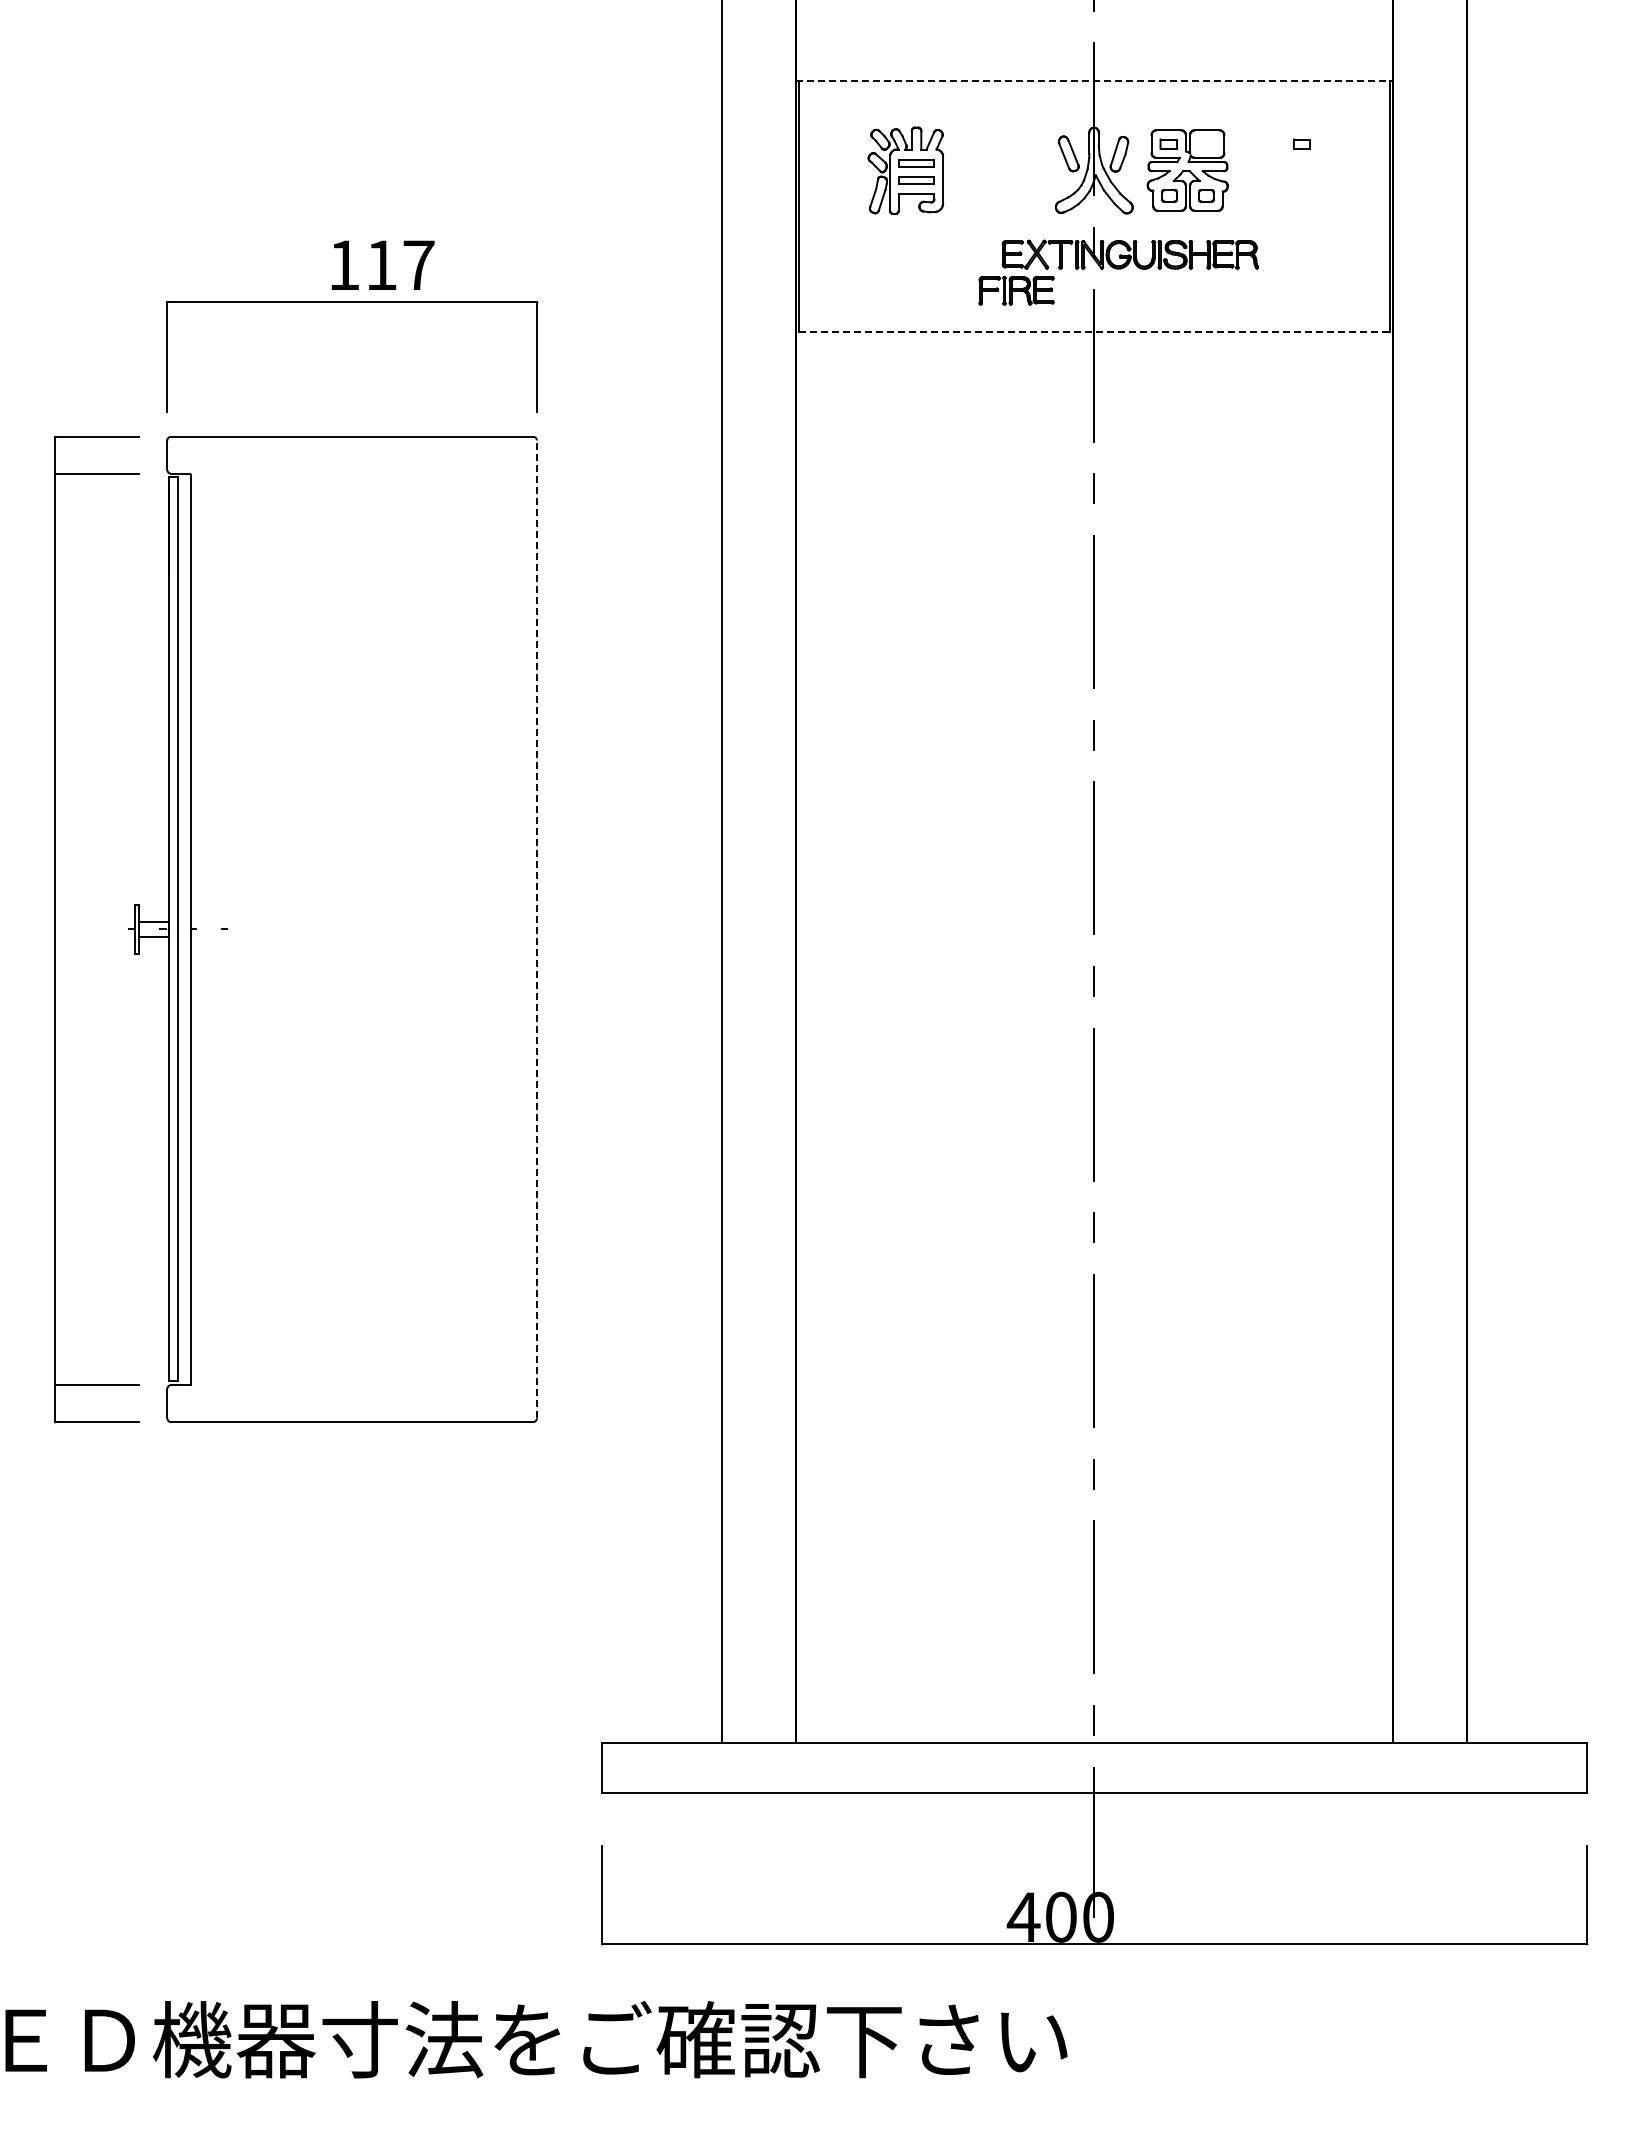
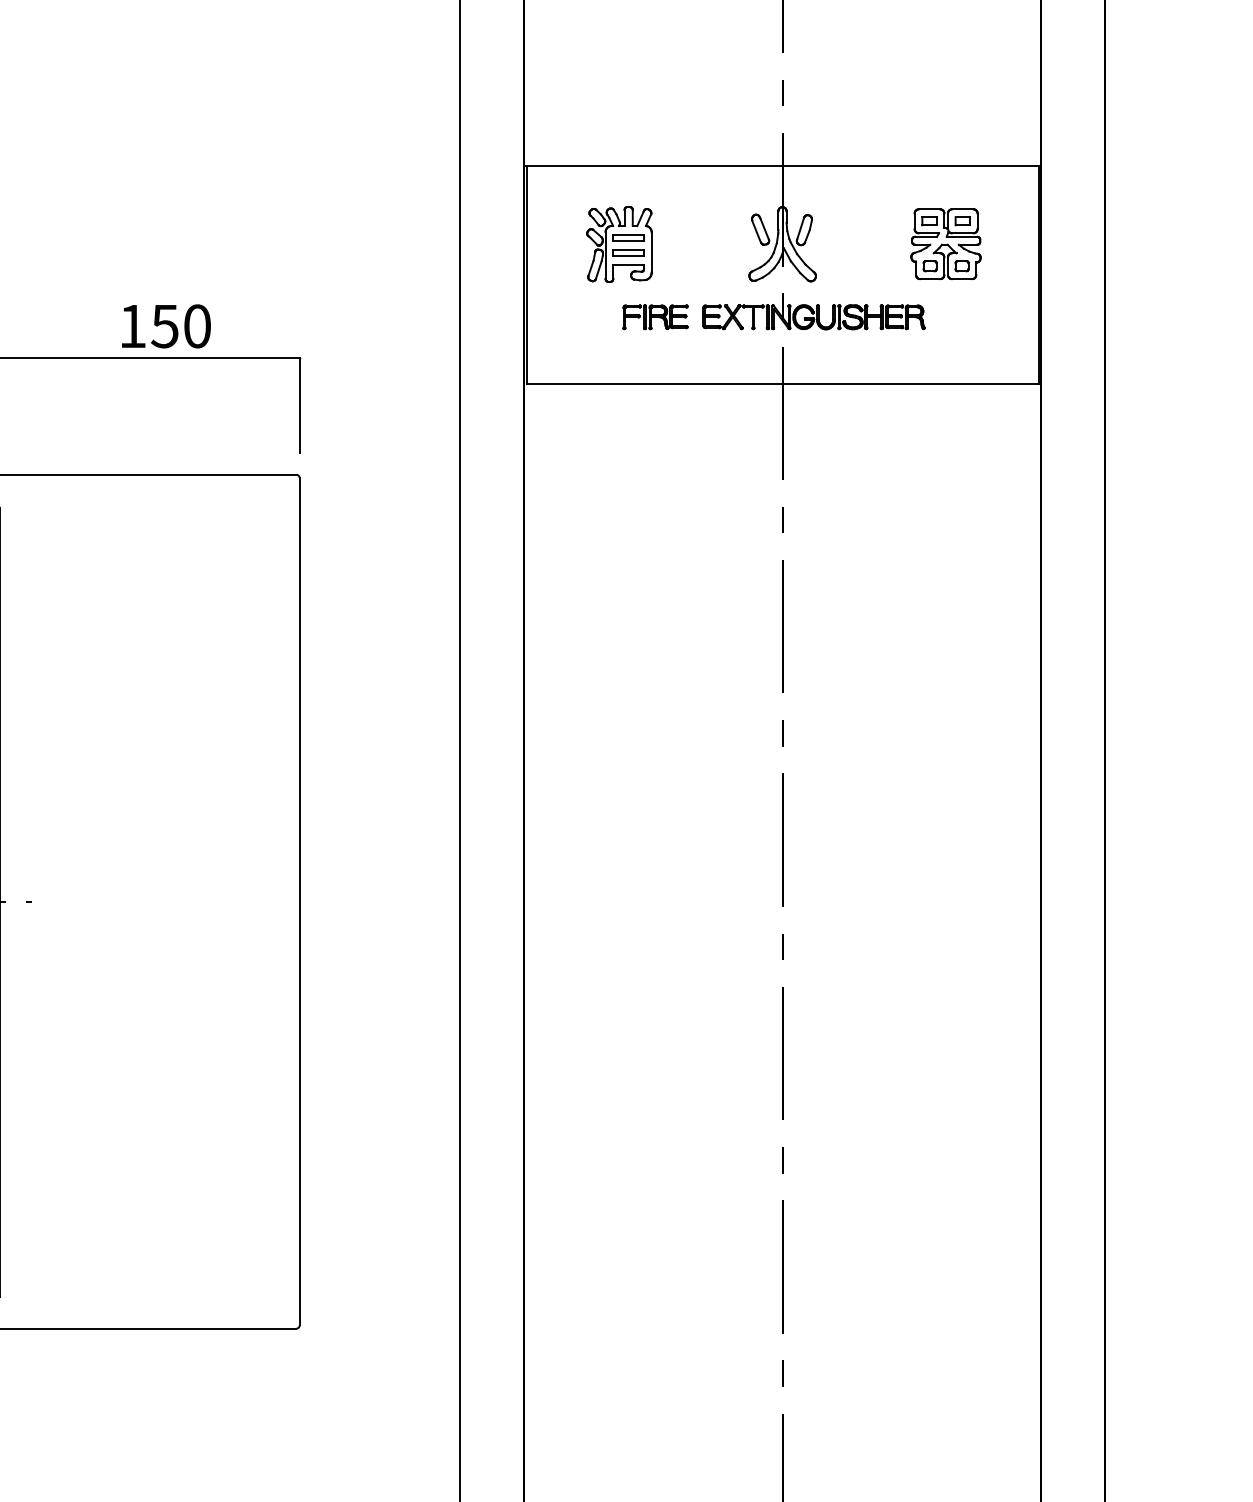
line: (1094, 80) -> (782, 166), dashed -> solid
part: (1187, 170) -> (945, 244), moved
text: (399, 265) -> (180, 326), 117 -> 150
part: (1016, 290) -> (655, 316), moved
line: (1095, 331) -> (783, 383), dashed -> solid
line: (536, 929) -> (299, 901), dashed -> solid

